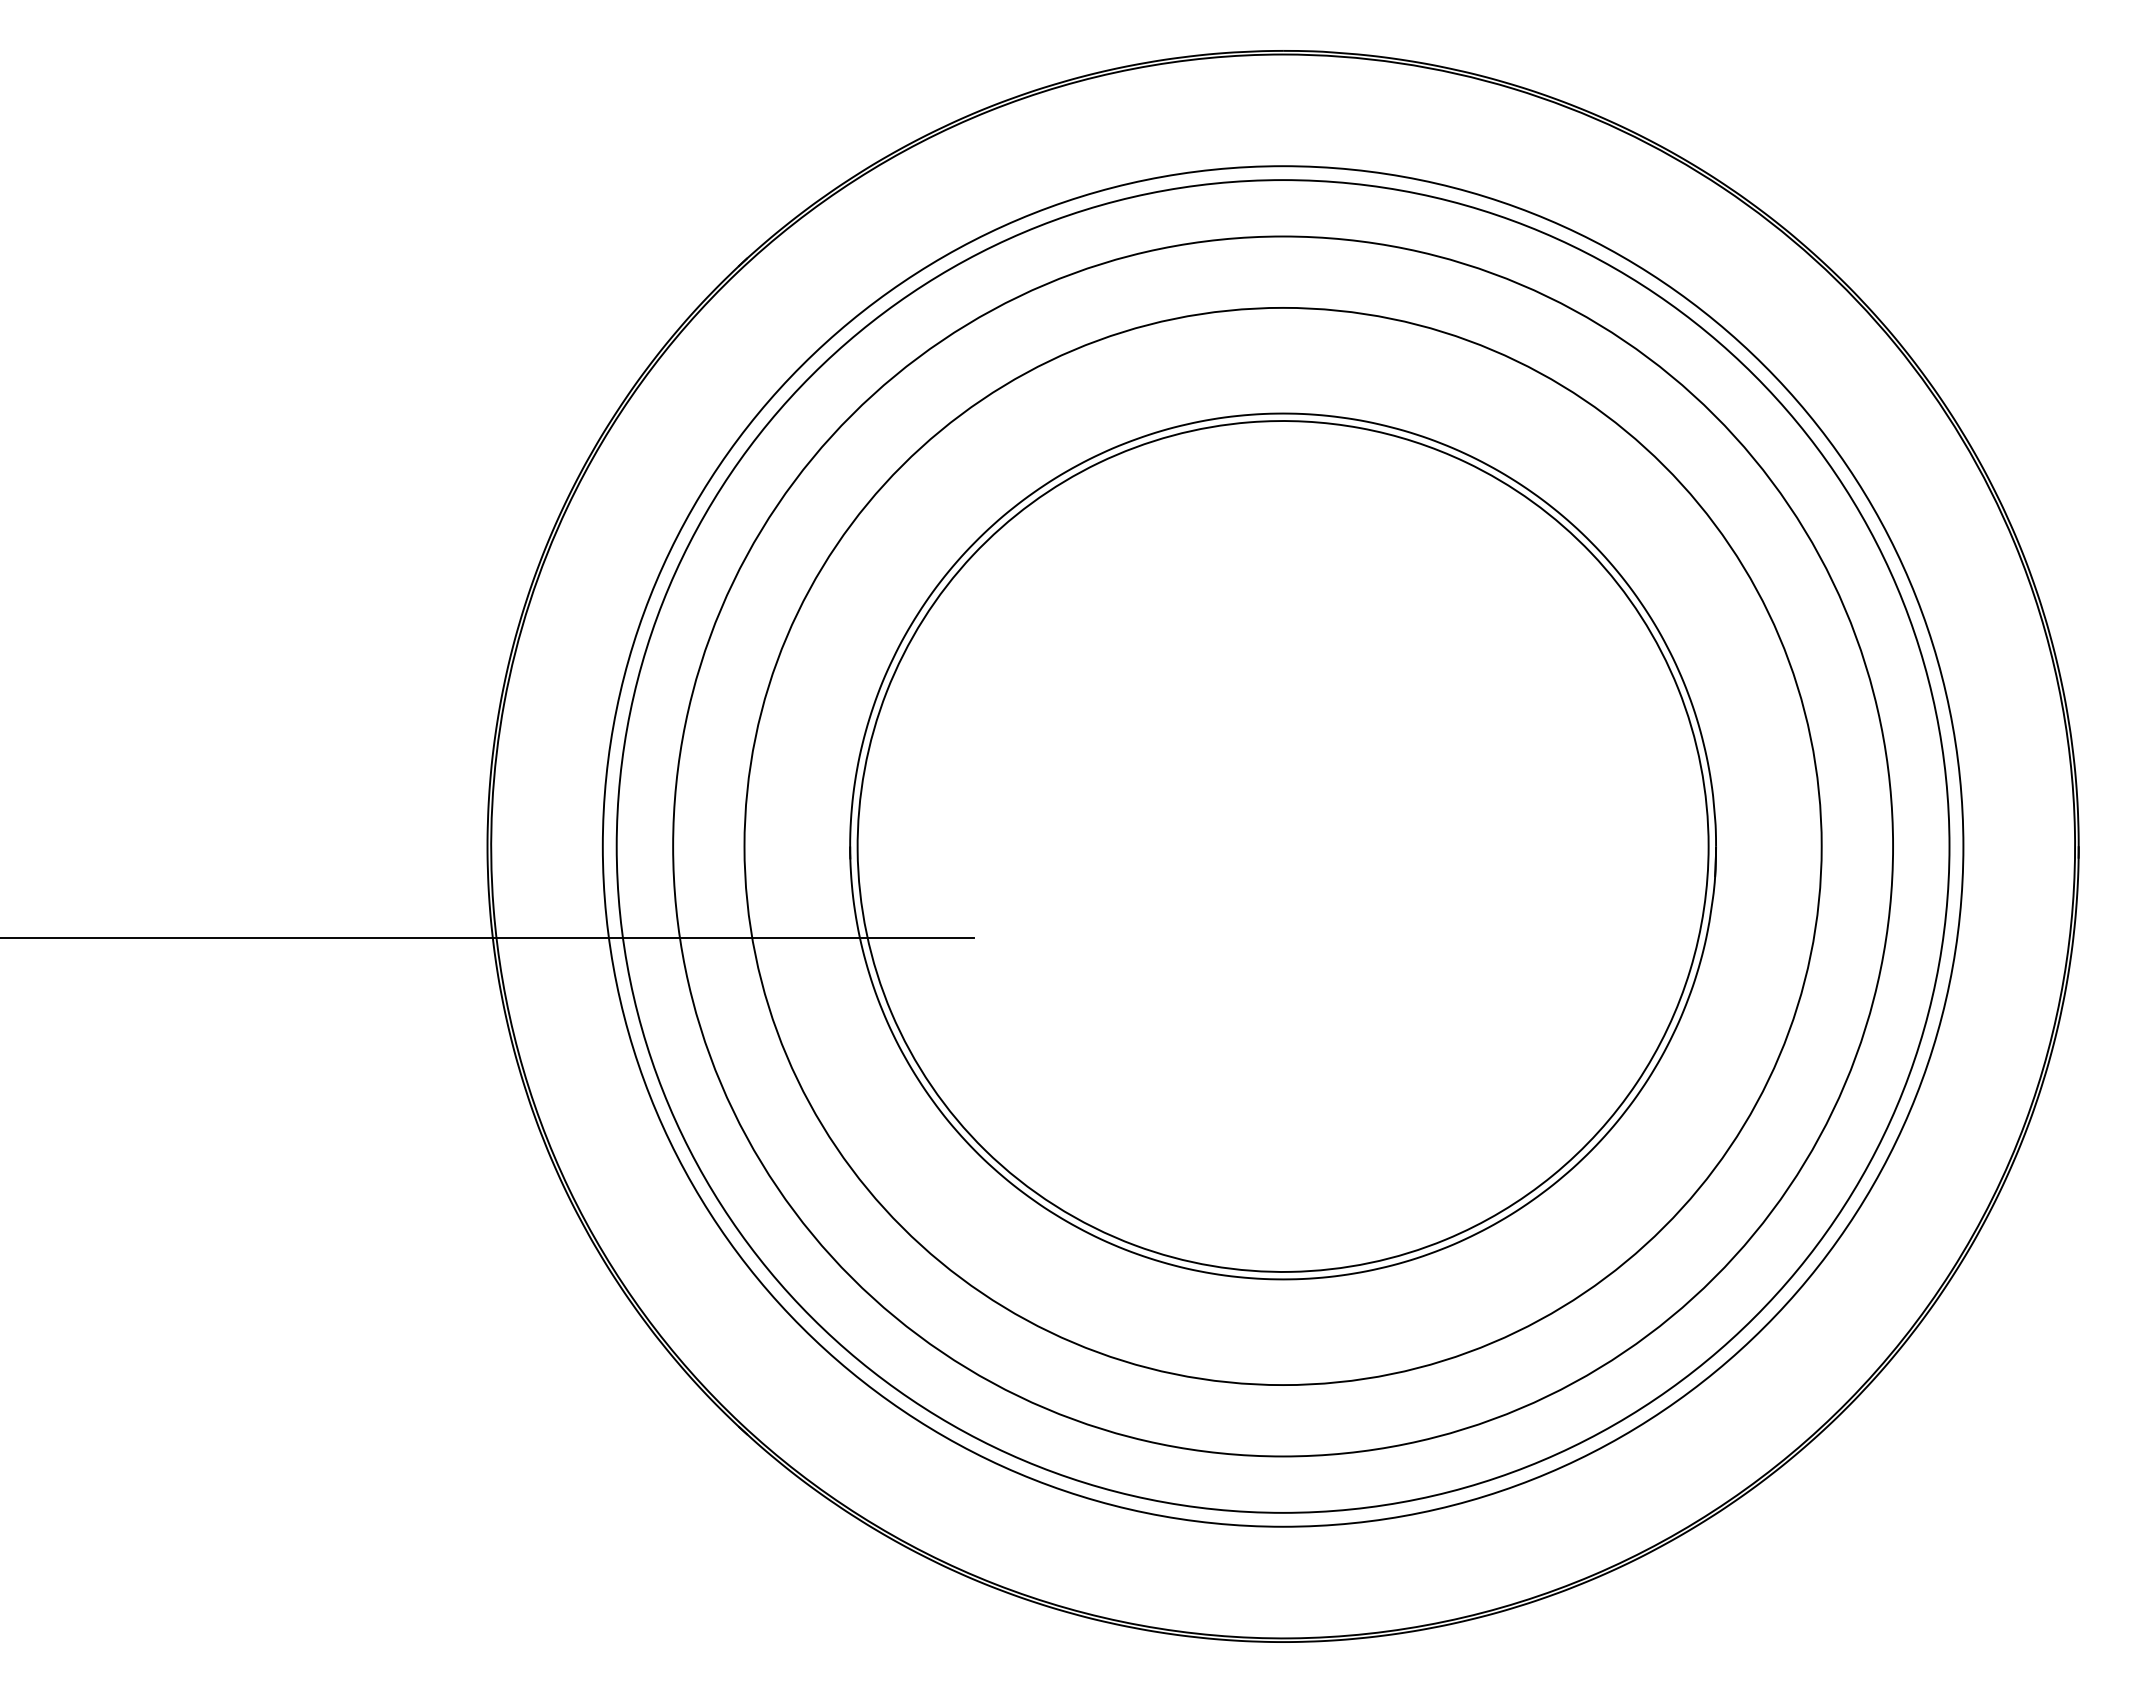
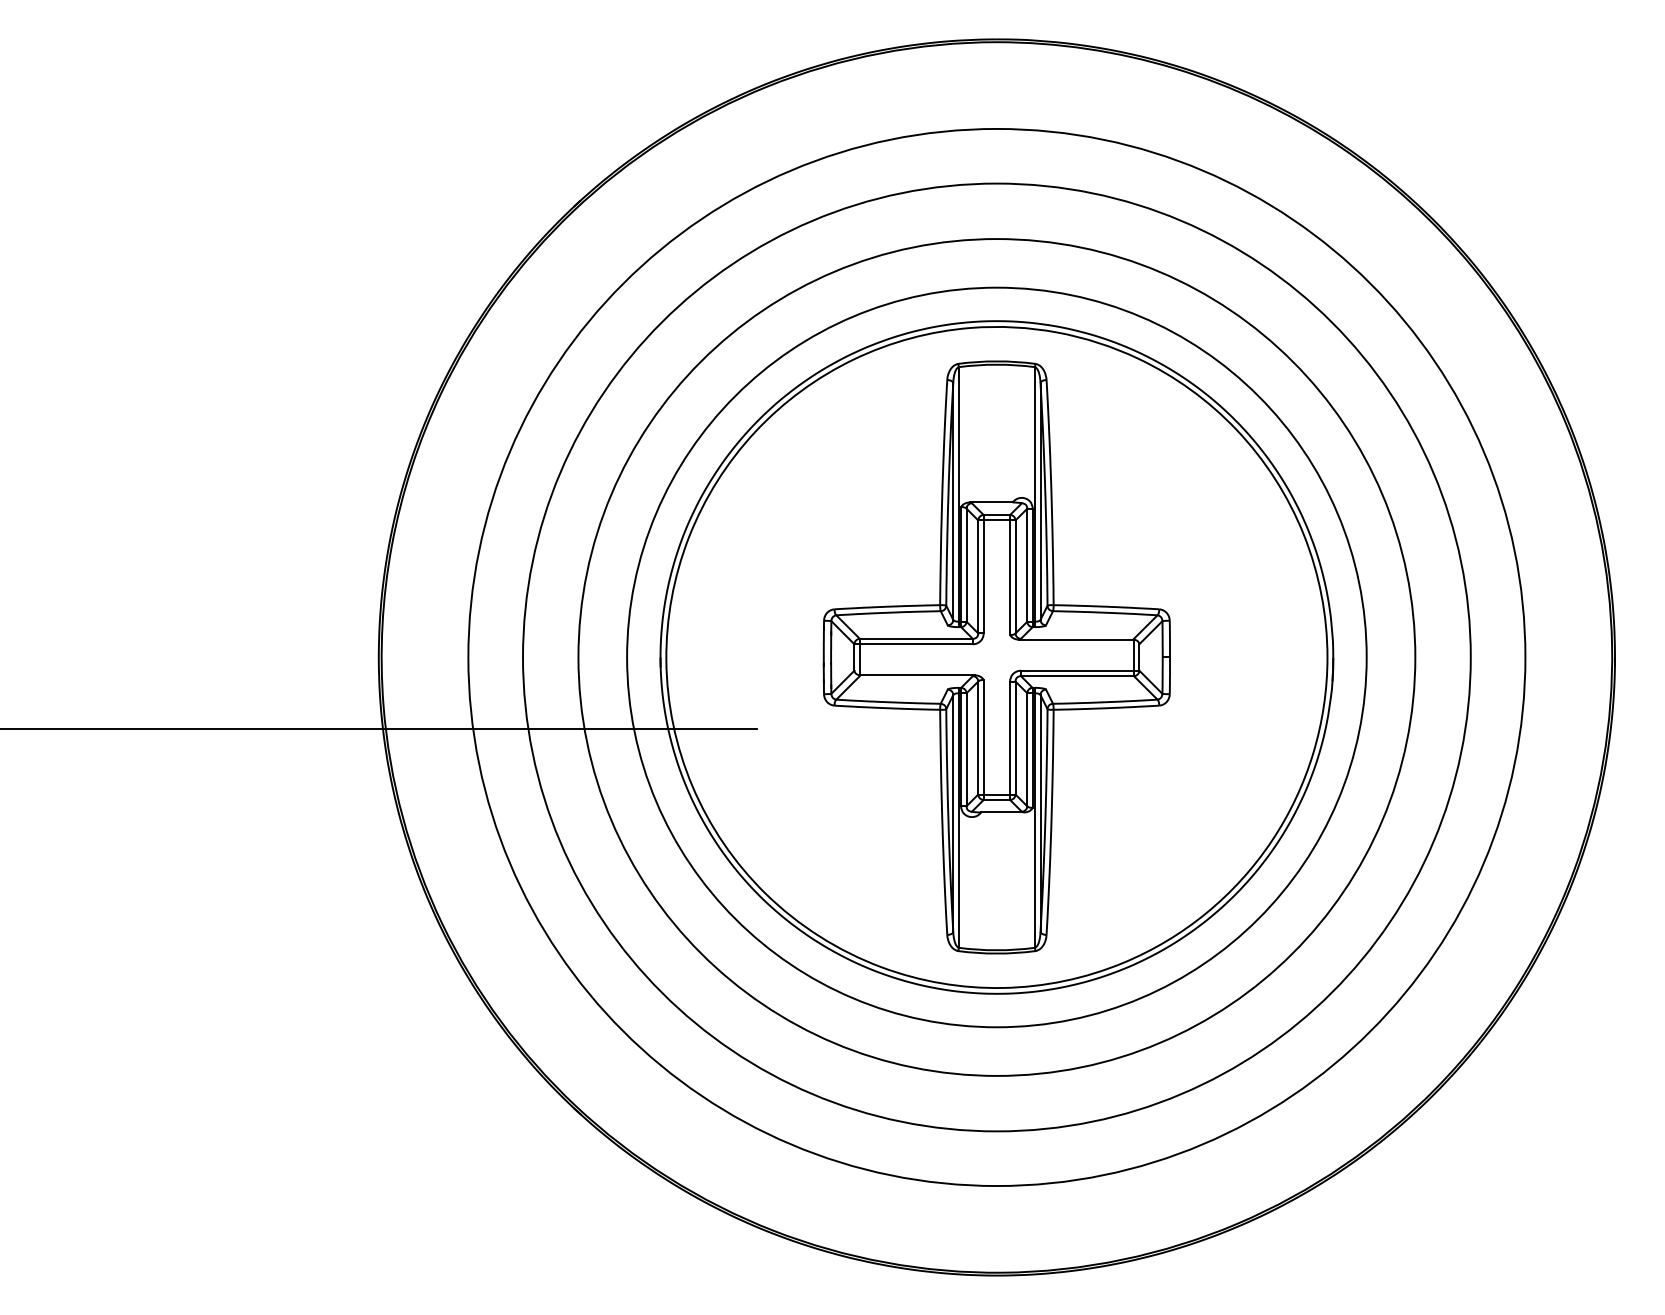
part: (1282, 846) -> (996, 657), added
circle: (1283, 846) -> (997, 657), size x0.71

